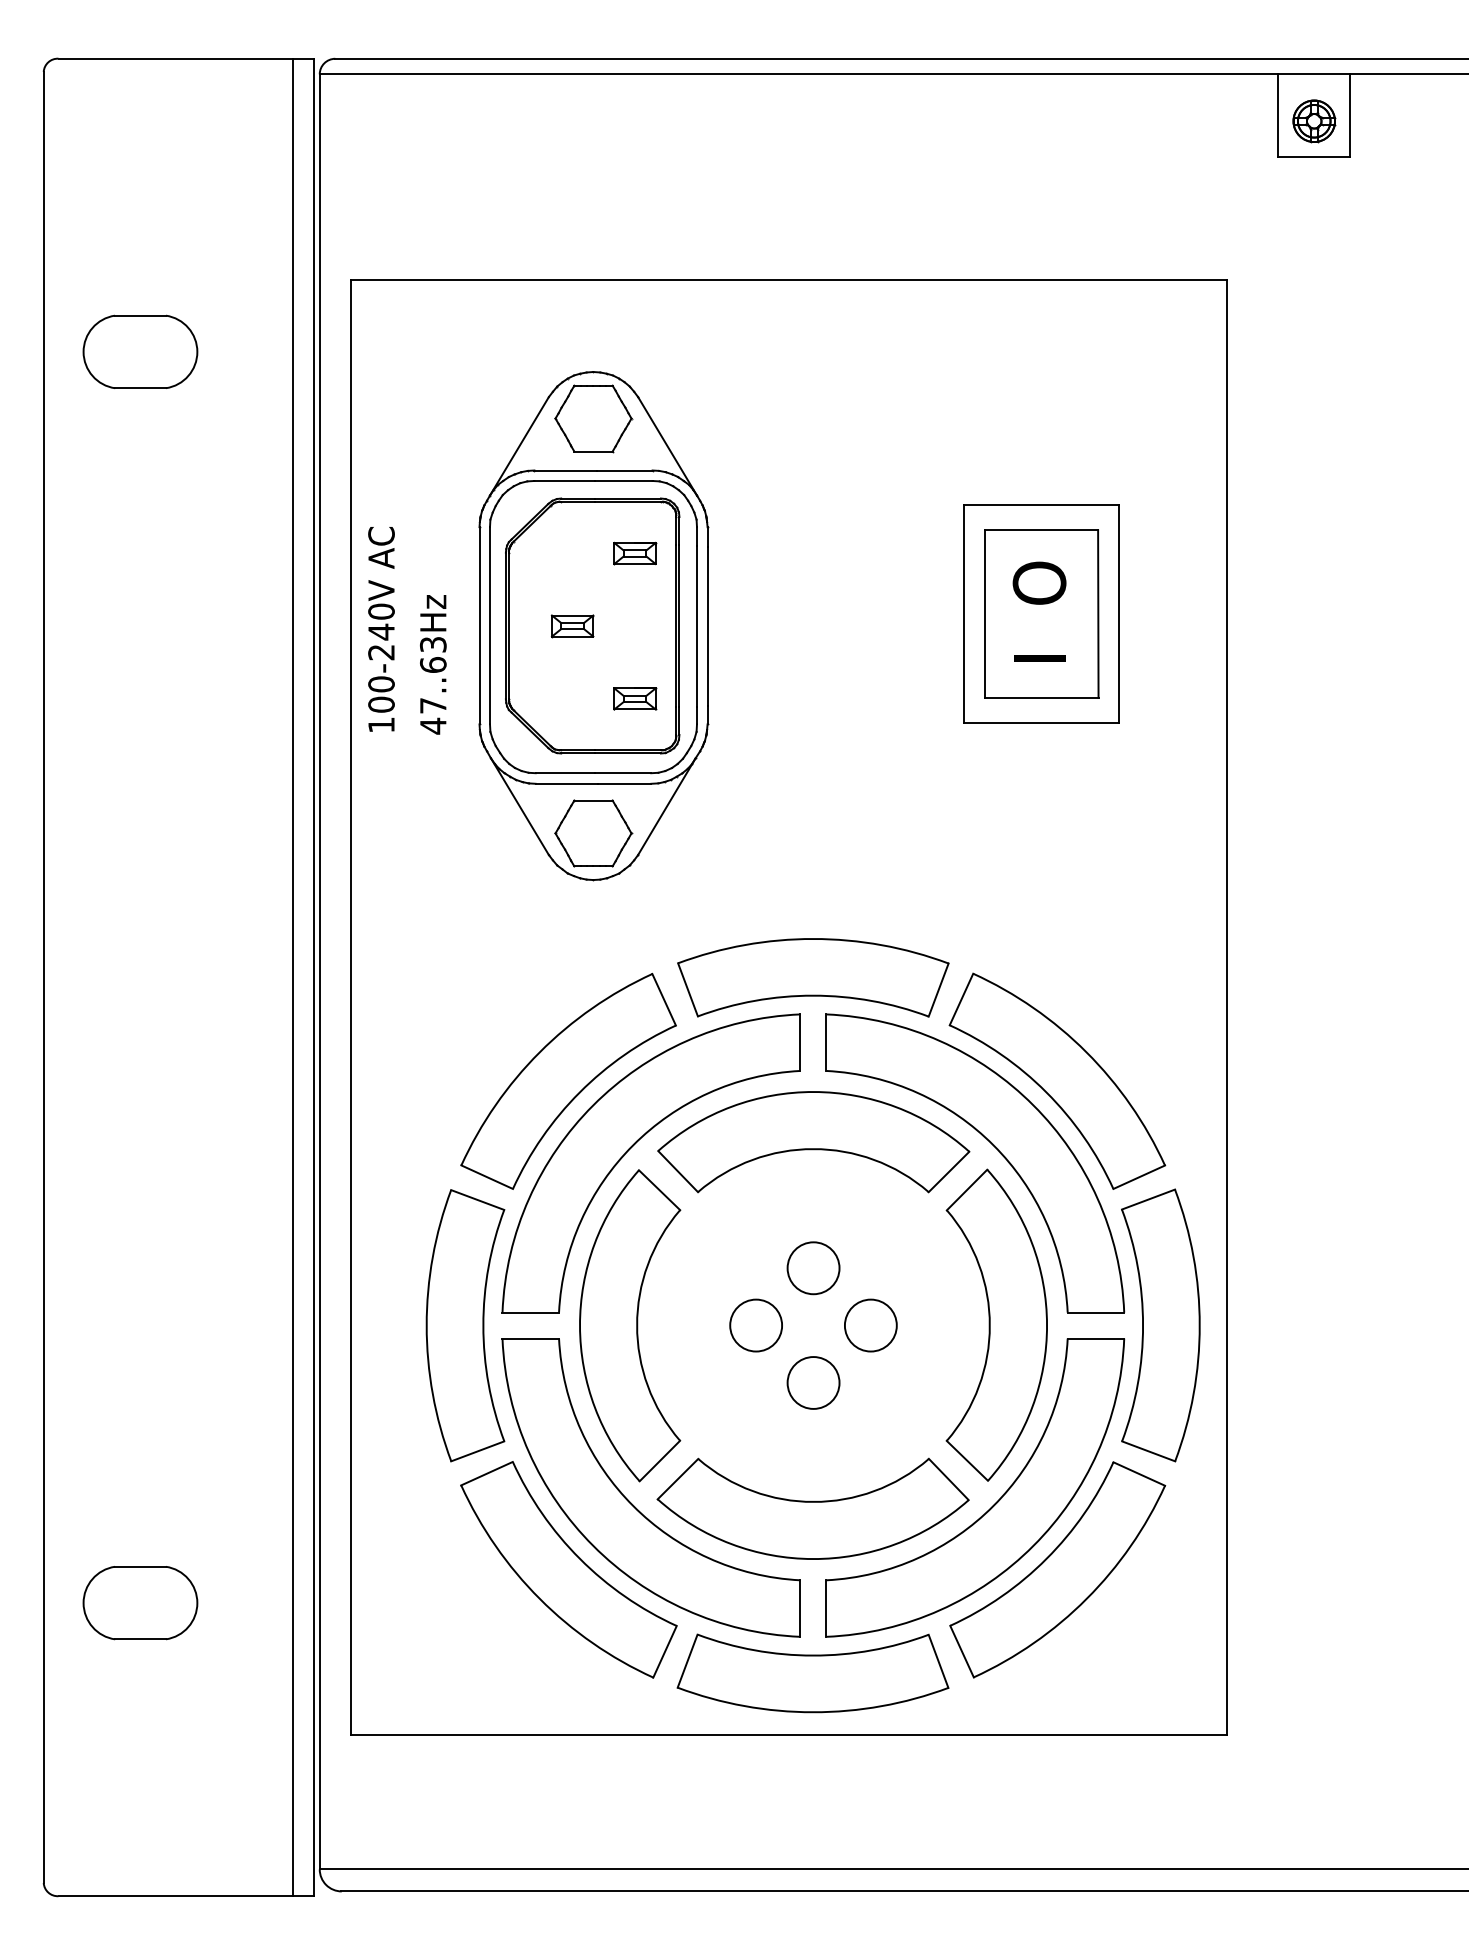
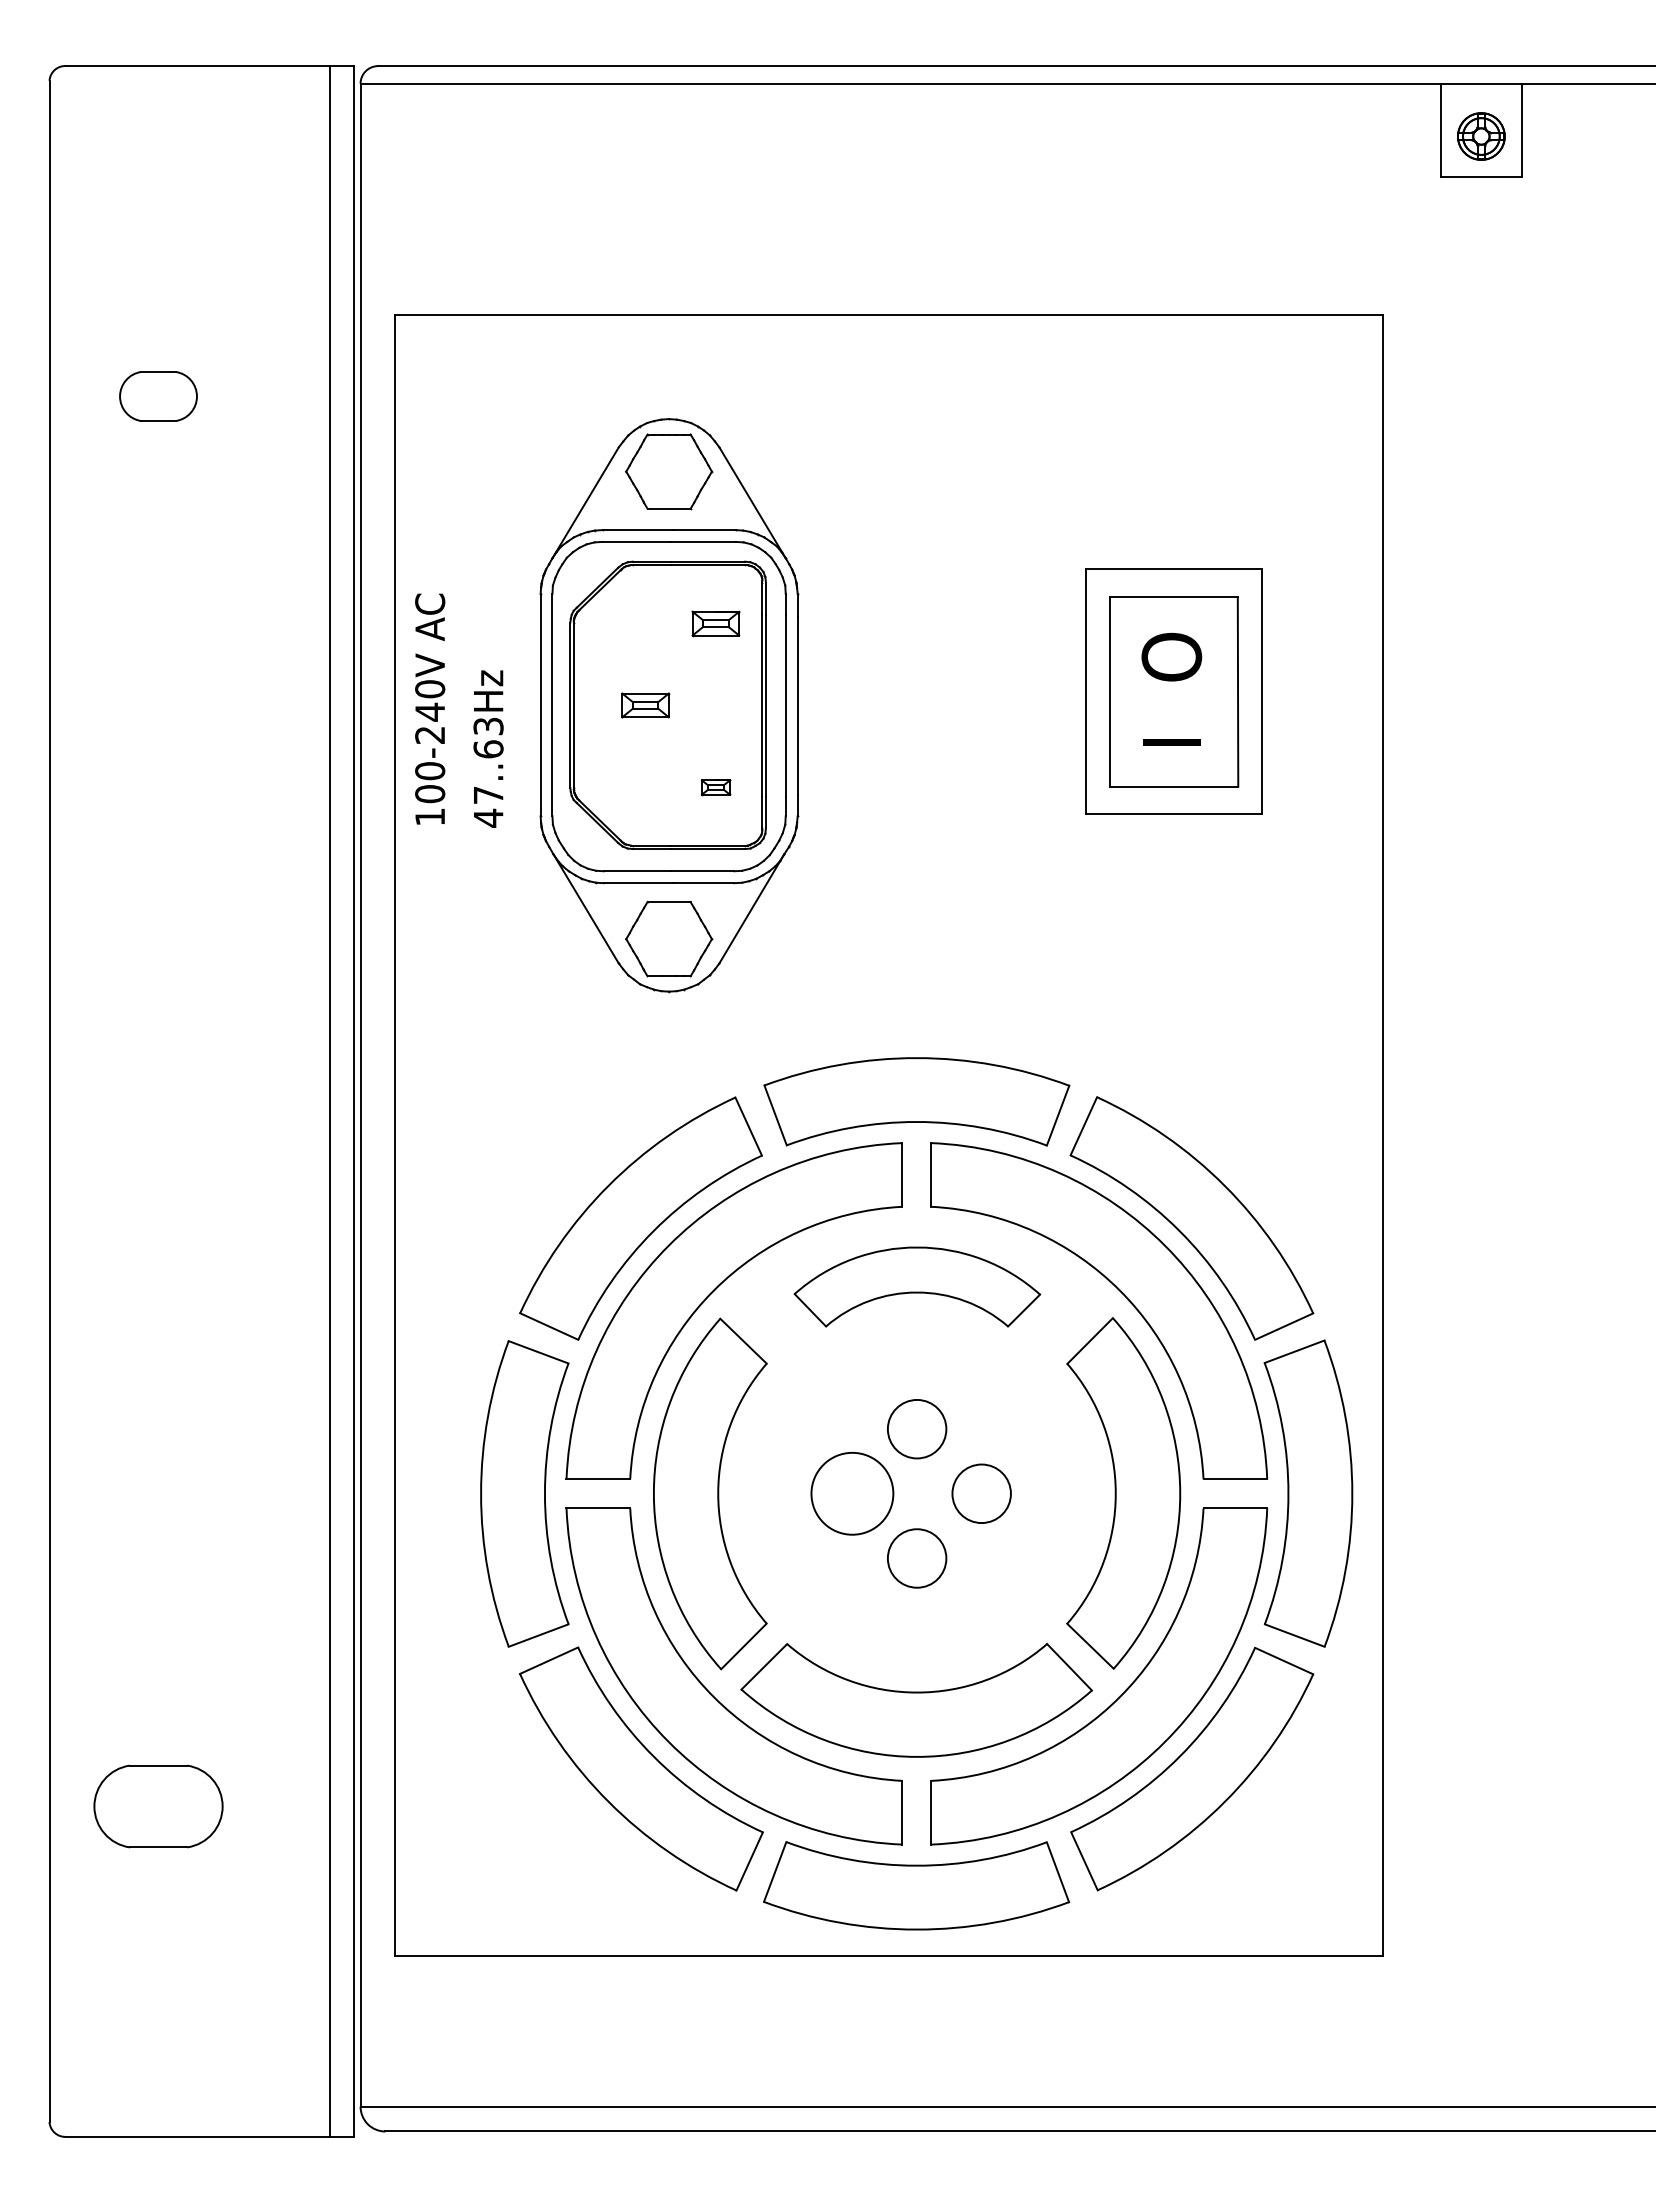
part: (140, 351) -> (158, 396), size x0.6
part: (634, 698) -> (715, 787), size x0.6
part: (813, 1141) -> (917, 1286), size x0.7
circle: (756, 1325) -> (852, 1493), size x1.4

